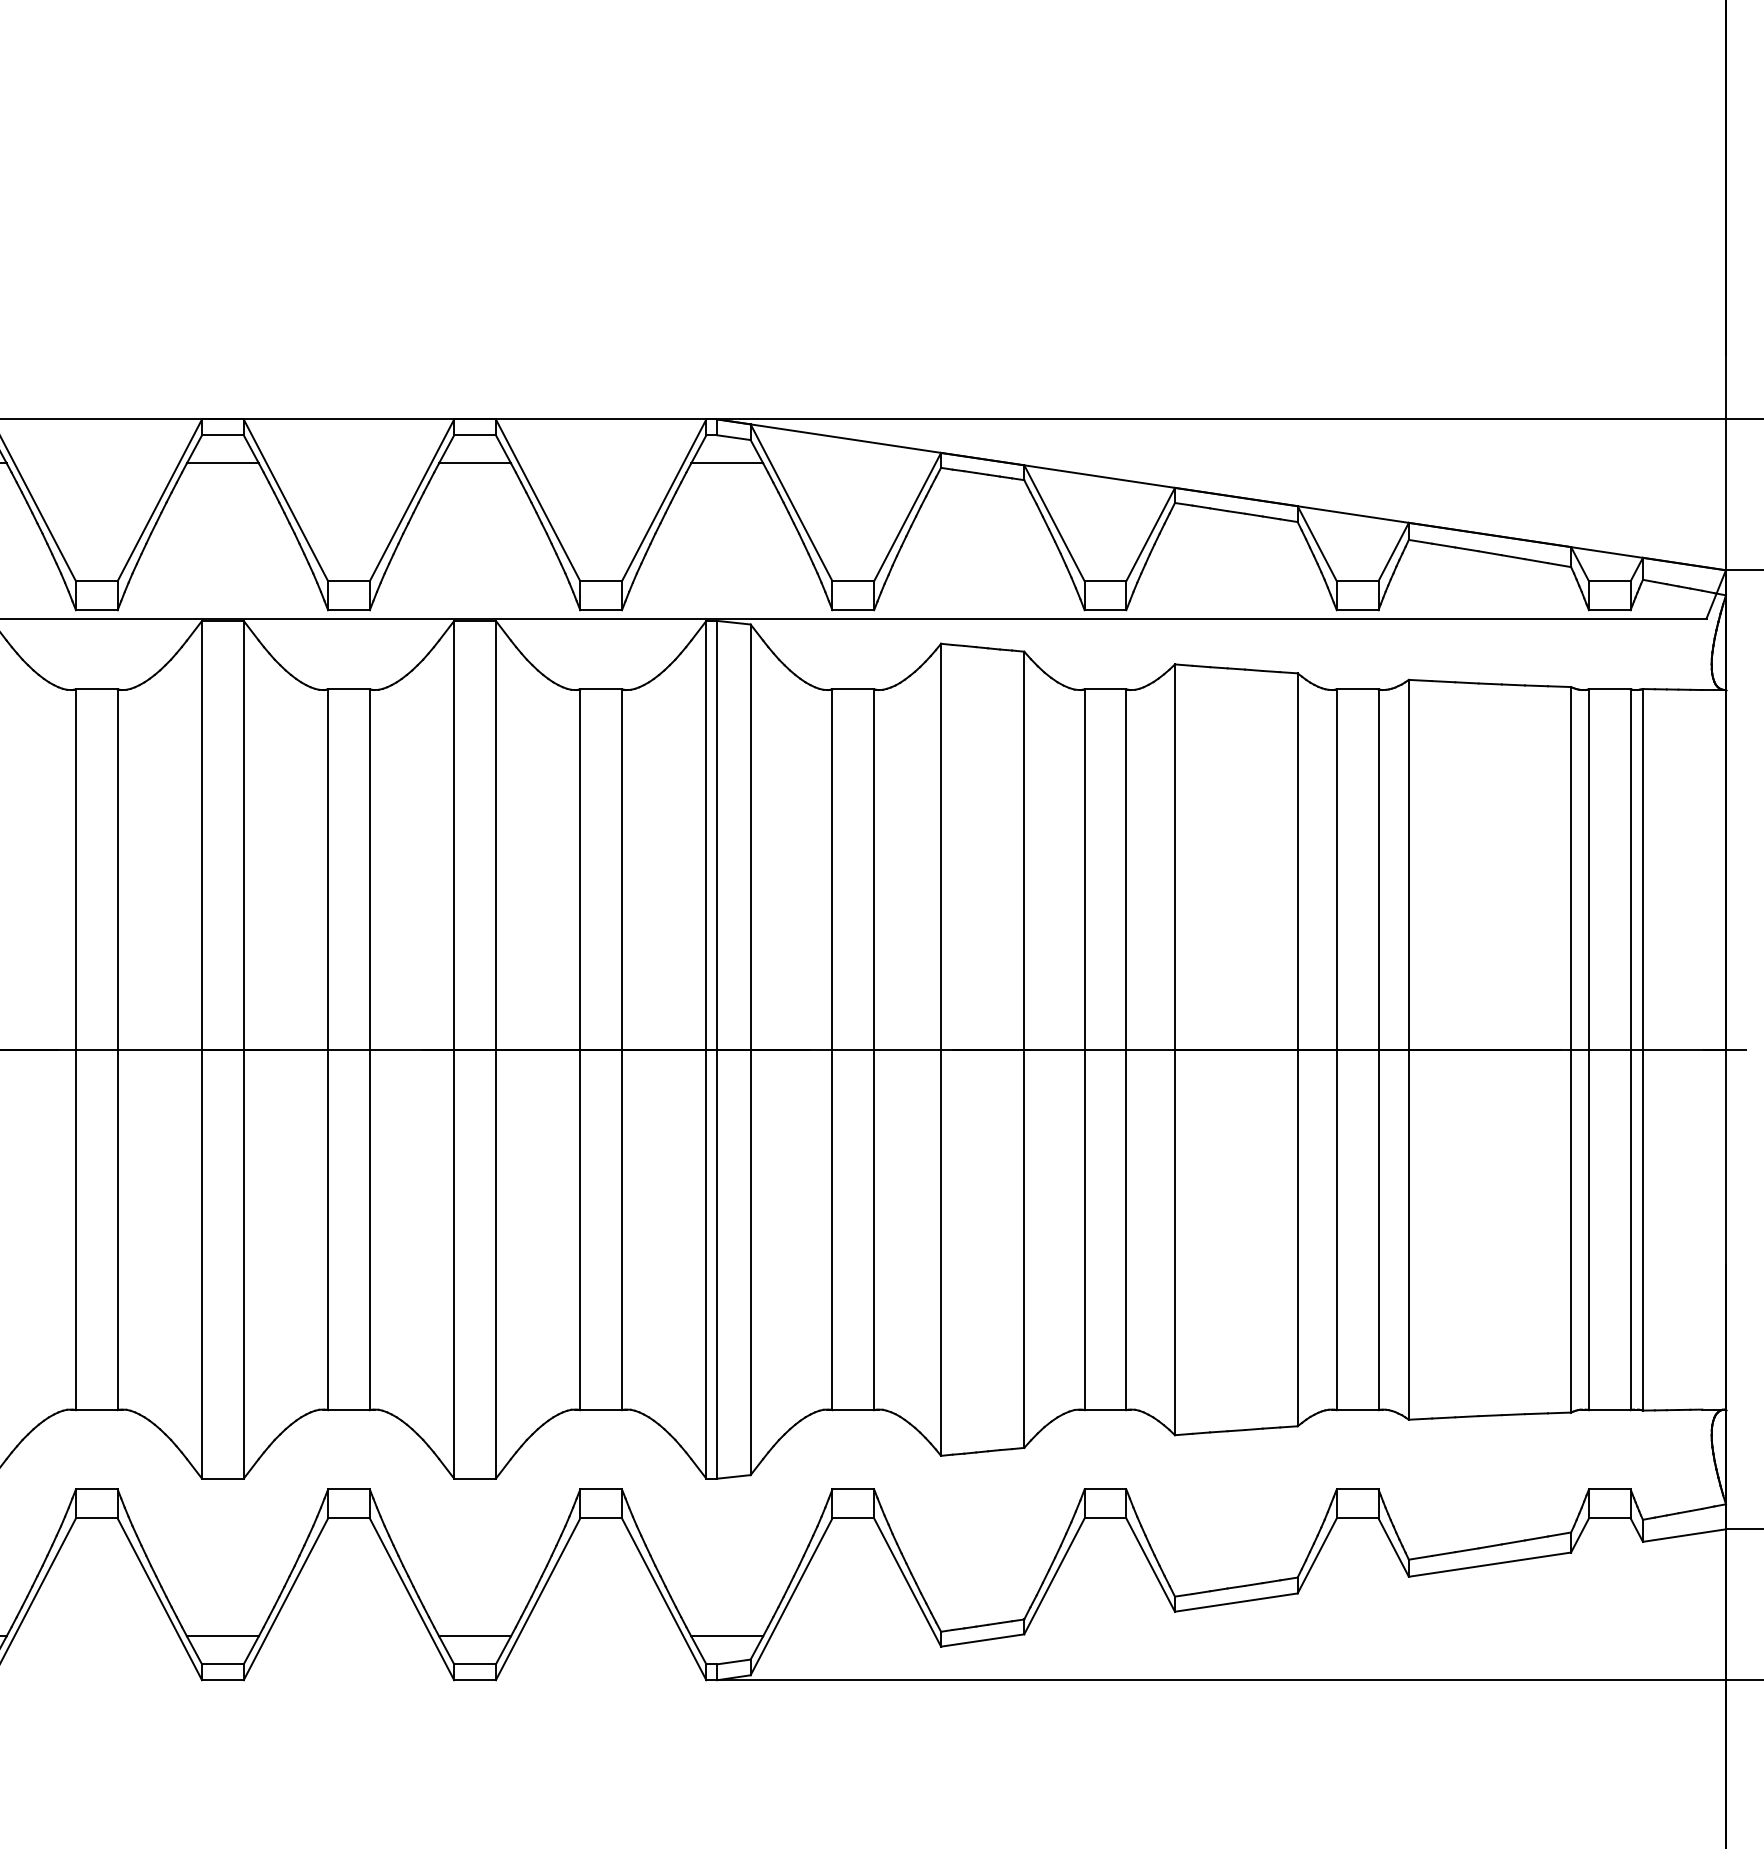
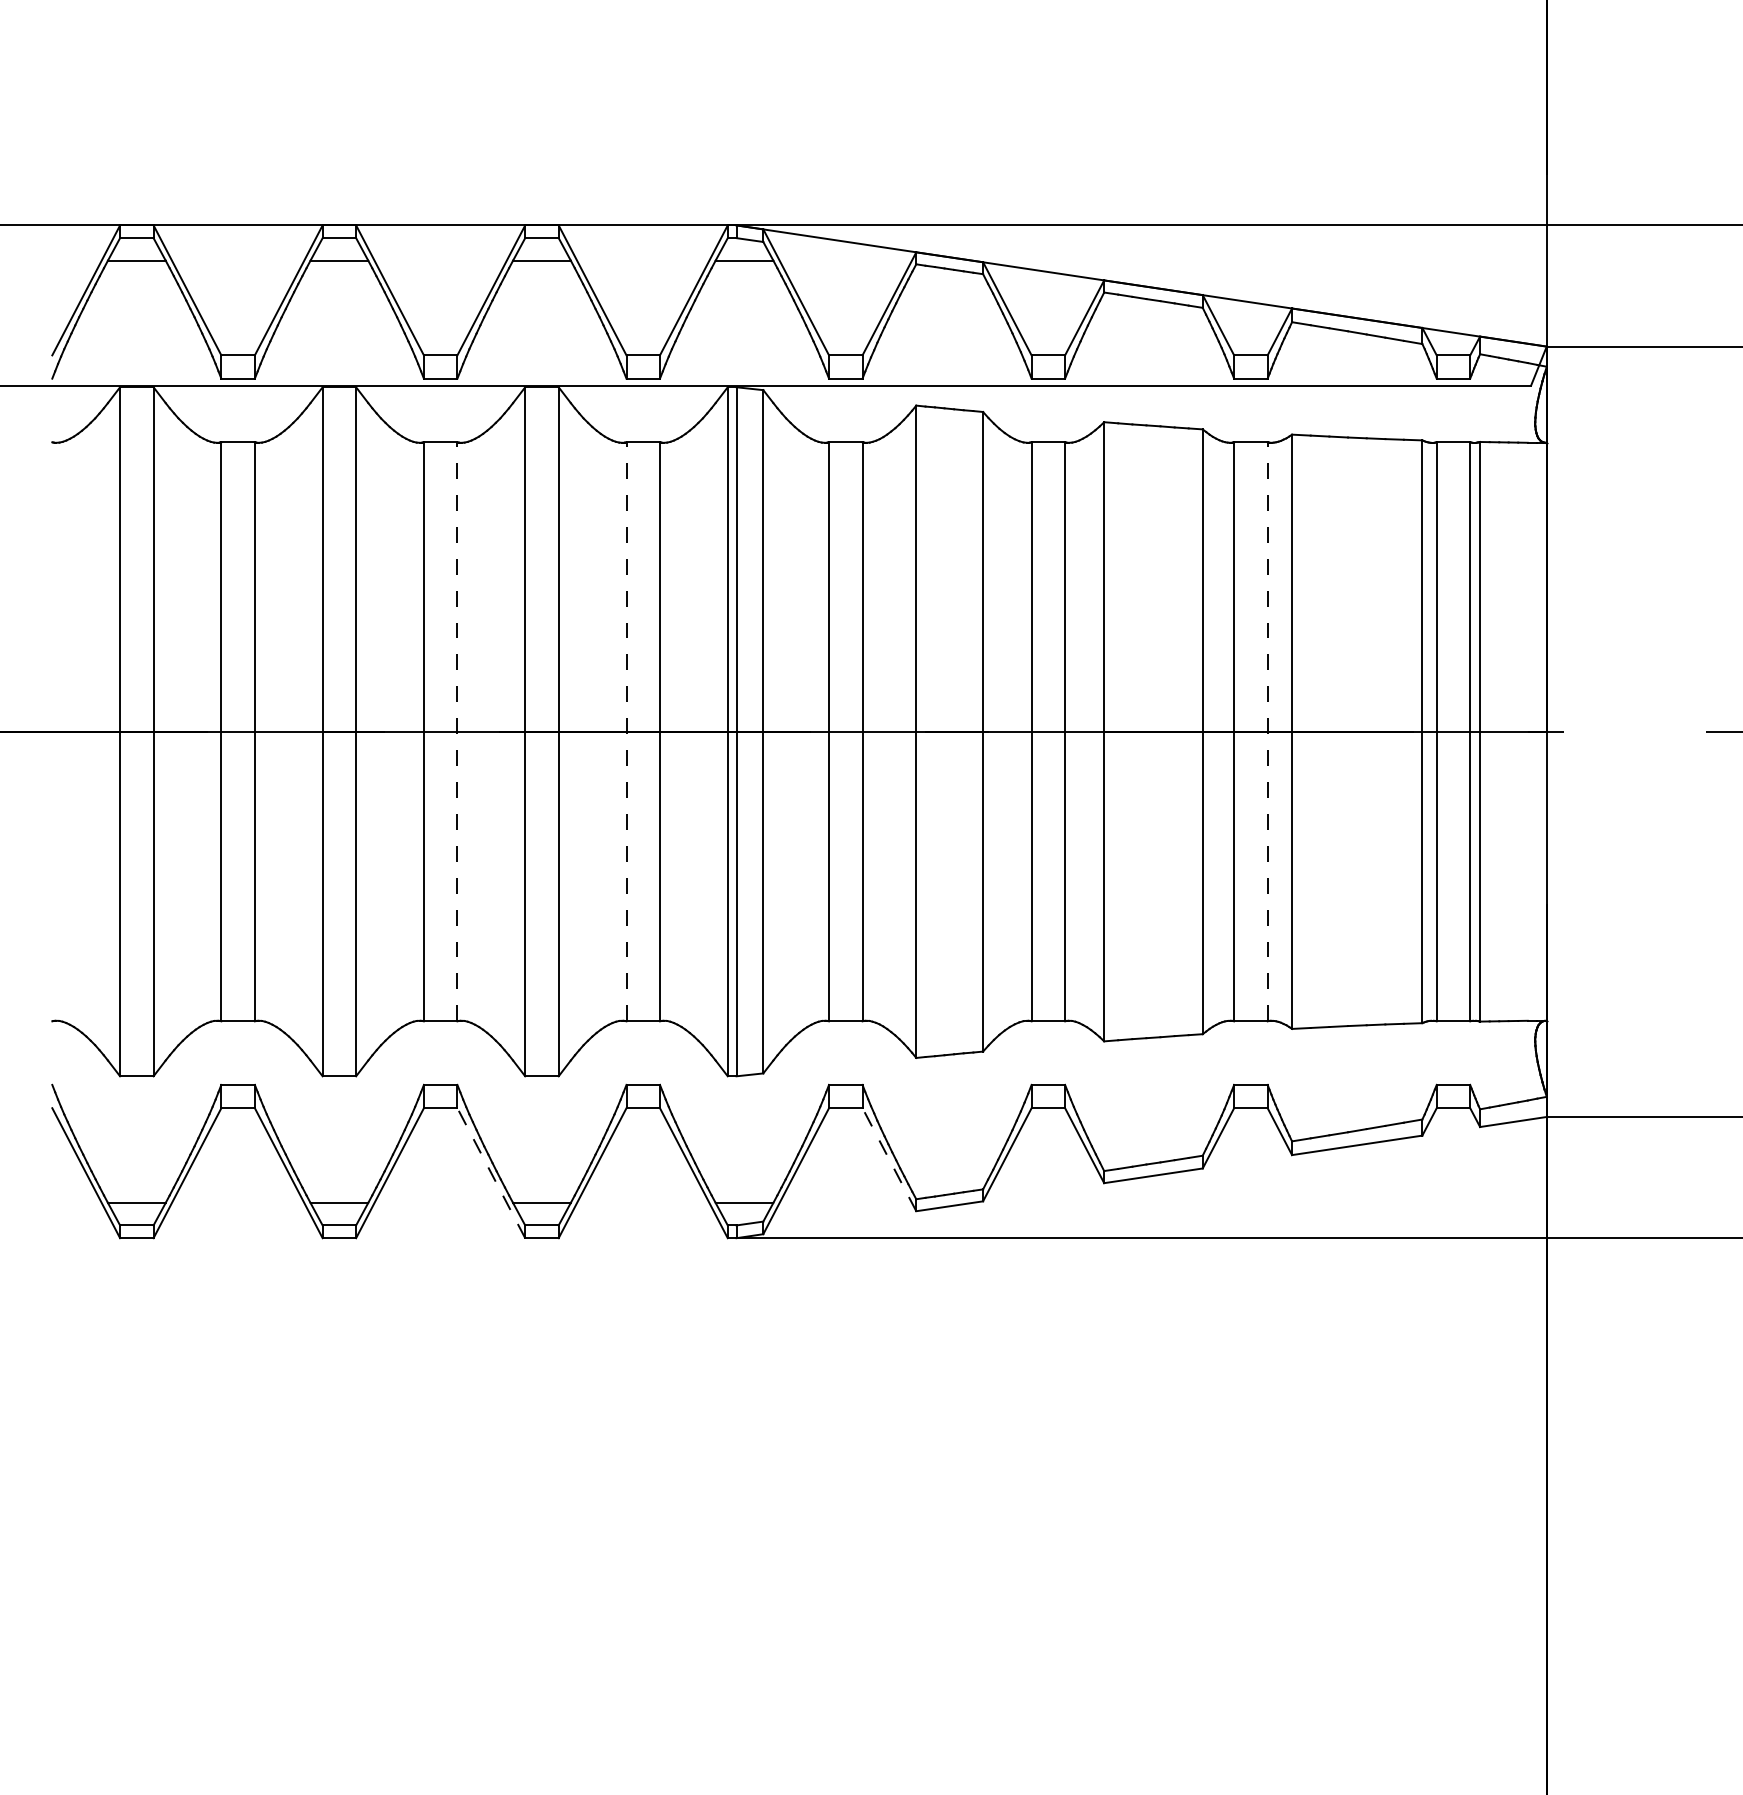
line: (369, 1049) -> (457, 731), solid -> dashed
line: (580, 1049) -> (626, 731), solid -> dashed
line: (1378, 1049) -> (1267, 731), solid -> dashed
line: (907, 1582) -> (889, 1159), solid -> dashed
line: (412, 1598) -> (491, 1172), solid -> dashed

